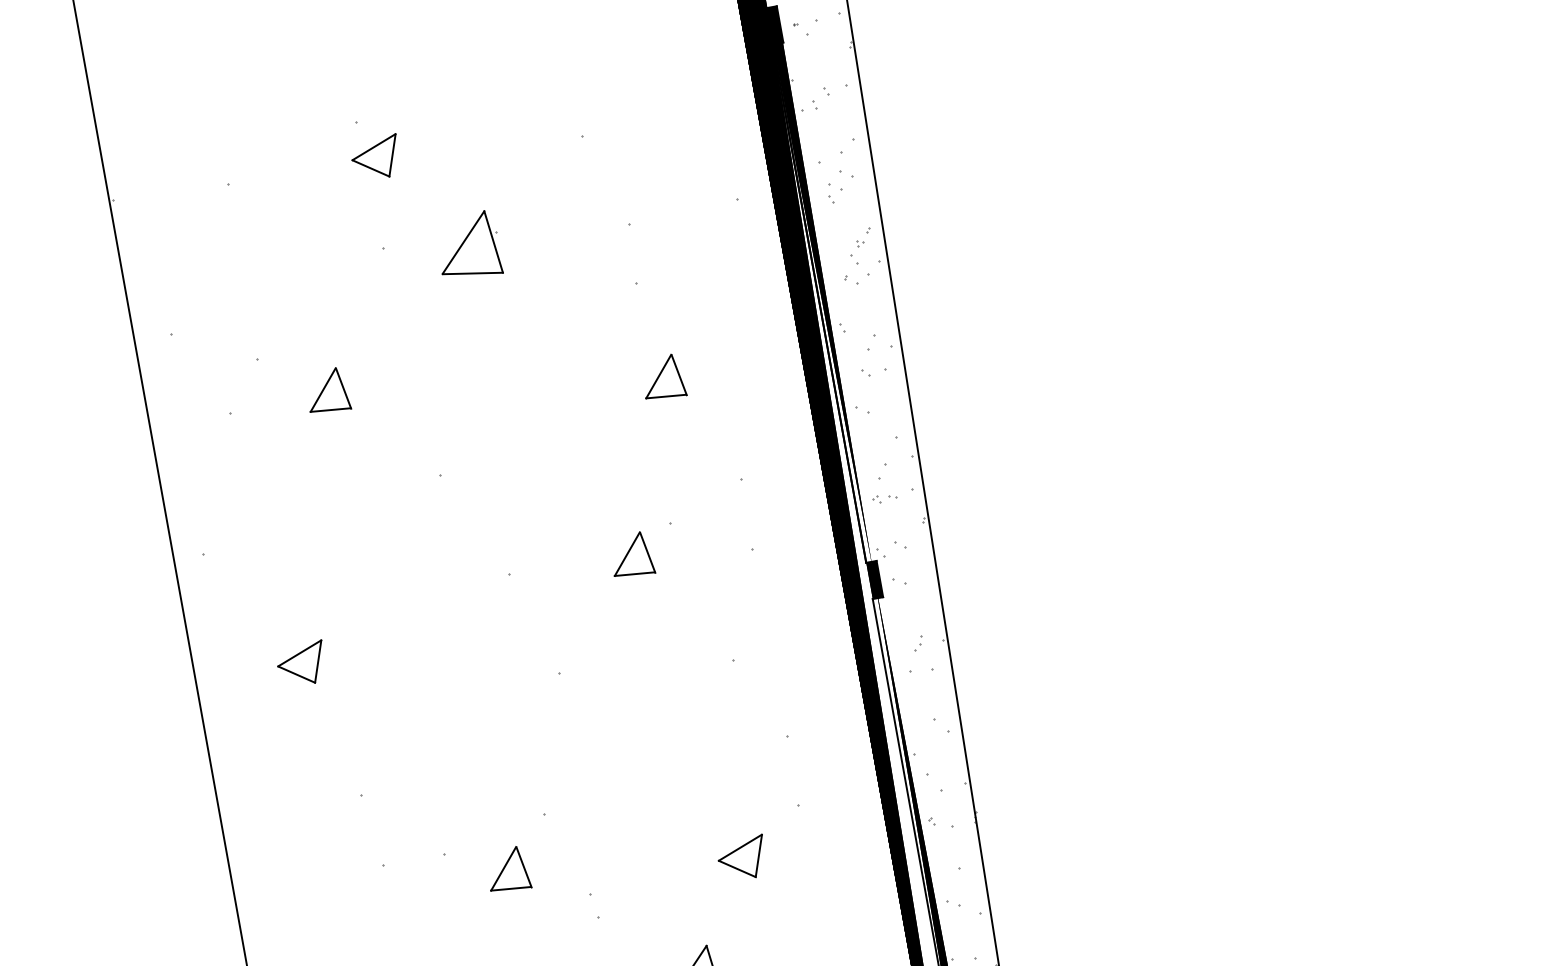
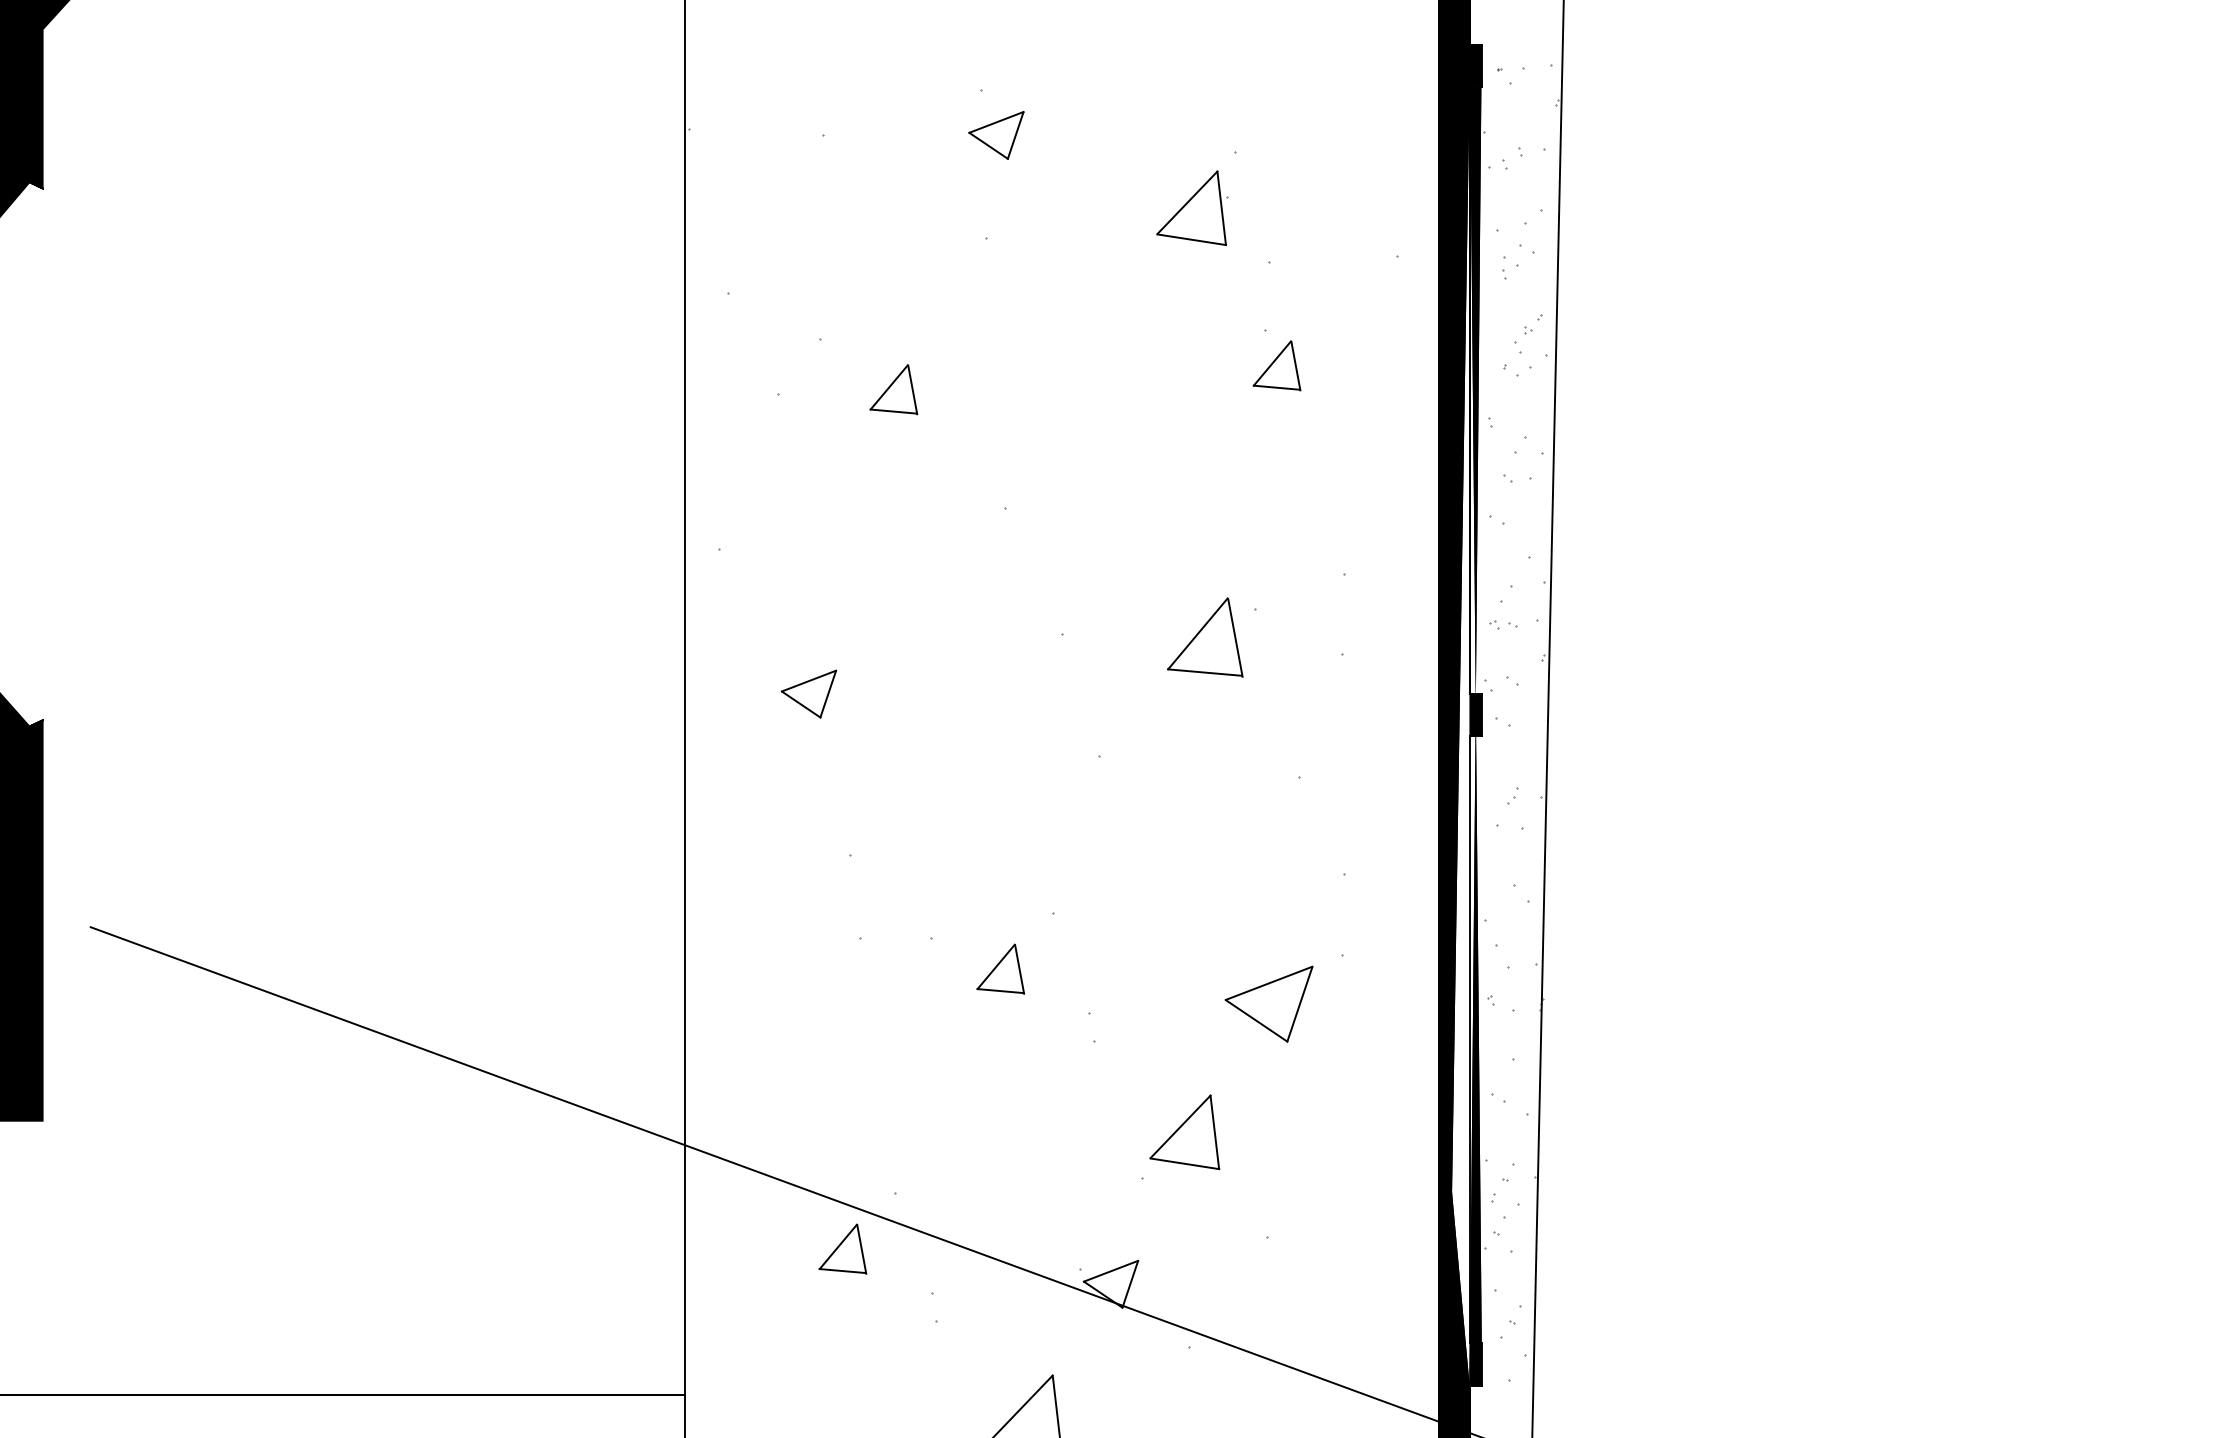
part: (468, 245) -> (1192, 207), moved
part: (662, 377) -> (1276, 365), moved
part: (631, 555) -> (1204, 637), size x1.6
part: (742, 859) -> (1268, 1004), size x1.6

